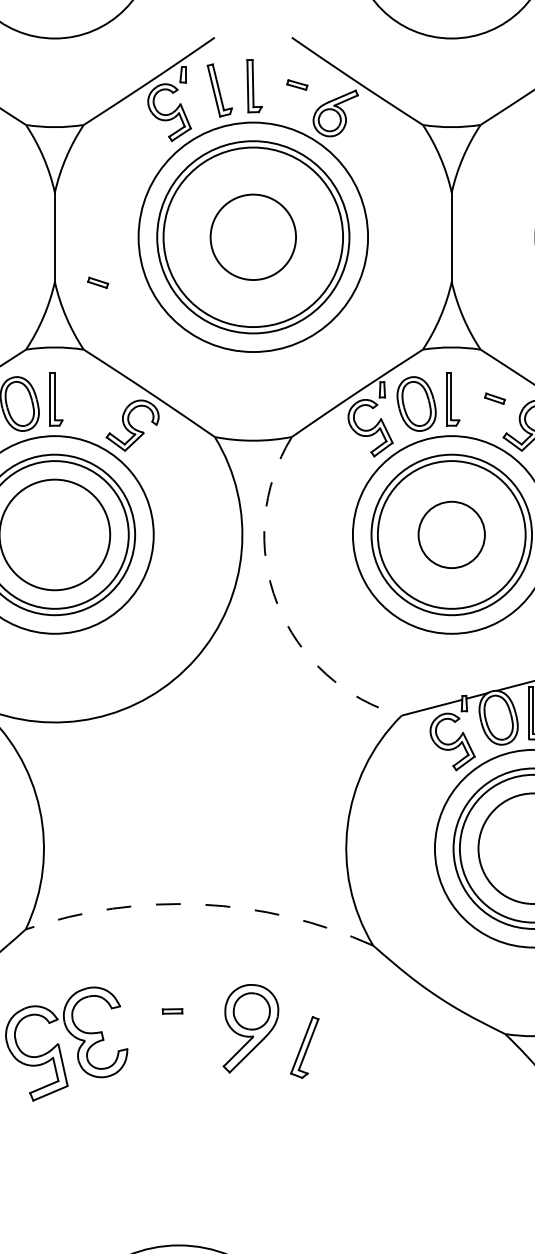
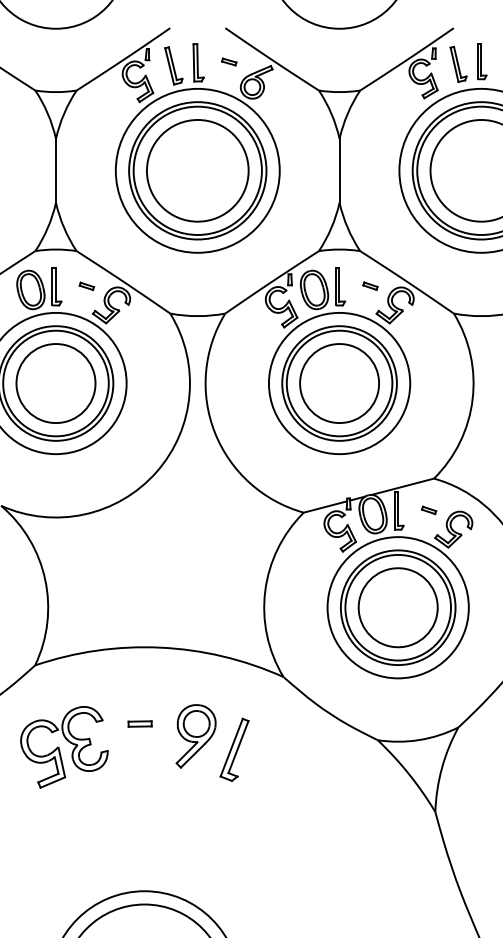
circle: (252, 236) -> (197, 170), size x1.67
part: (97, 283) -> (86, 286), moved
circle: (451, 534) -> (339, 383), size x1.67
arc: (276, 603) -> (214, 432), dashed -> solid
arc: (201, 904) -> (160, 647), dashed -> solid
part: (171, 1010) -> (139, 723), size x1.67
part: (304, 1047) -> (234, 749), size x1.43

